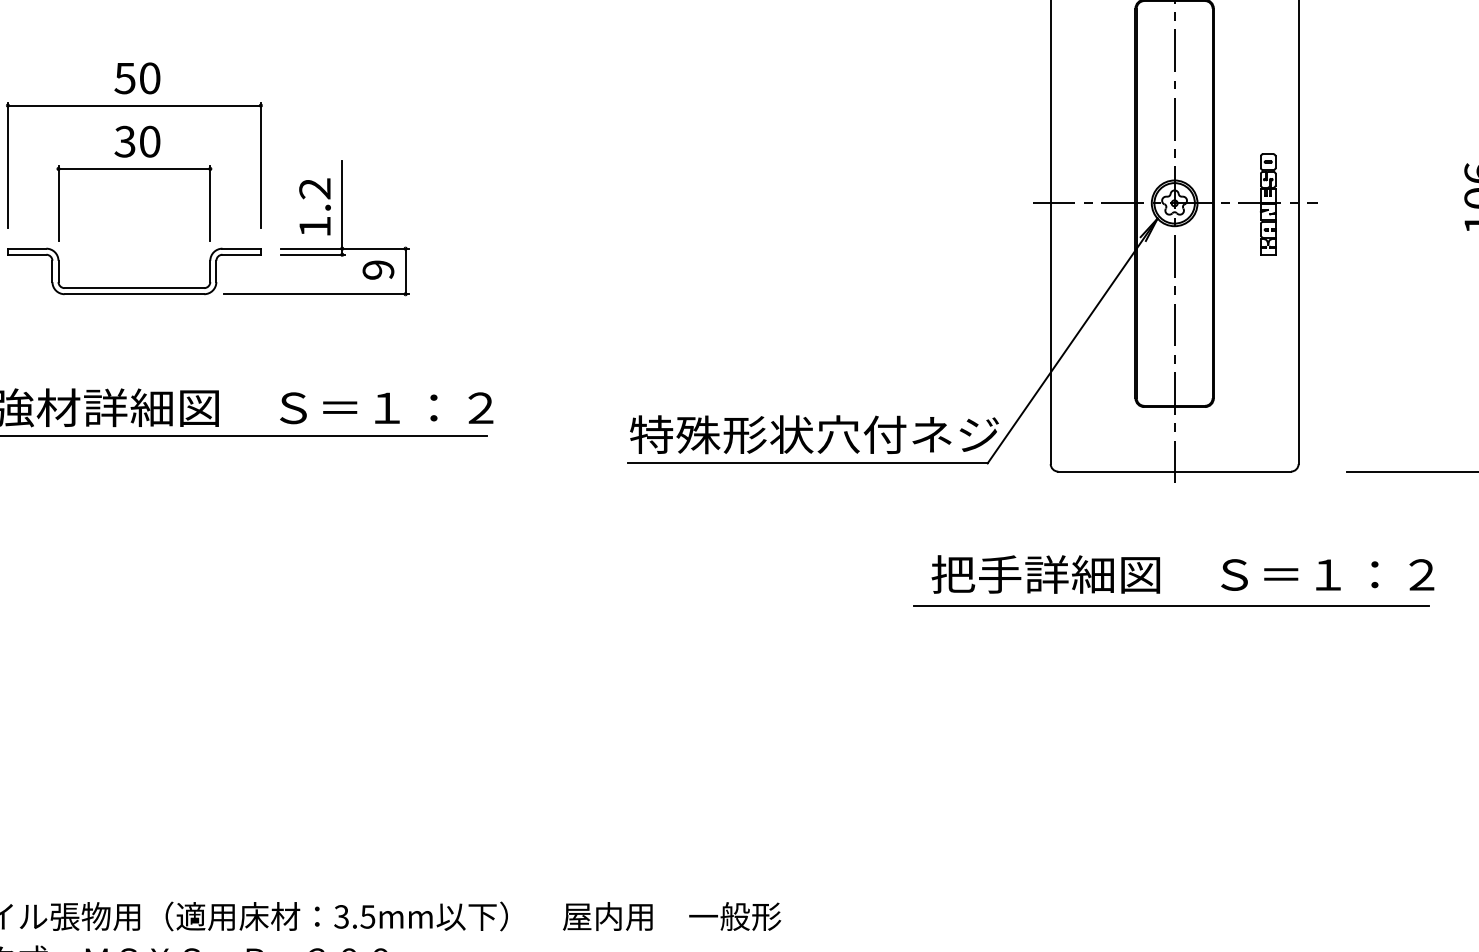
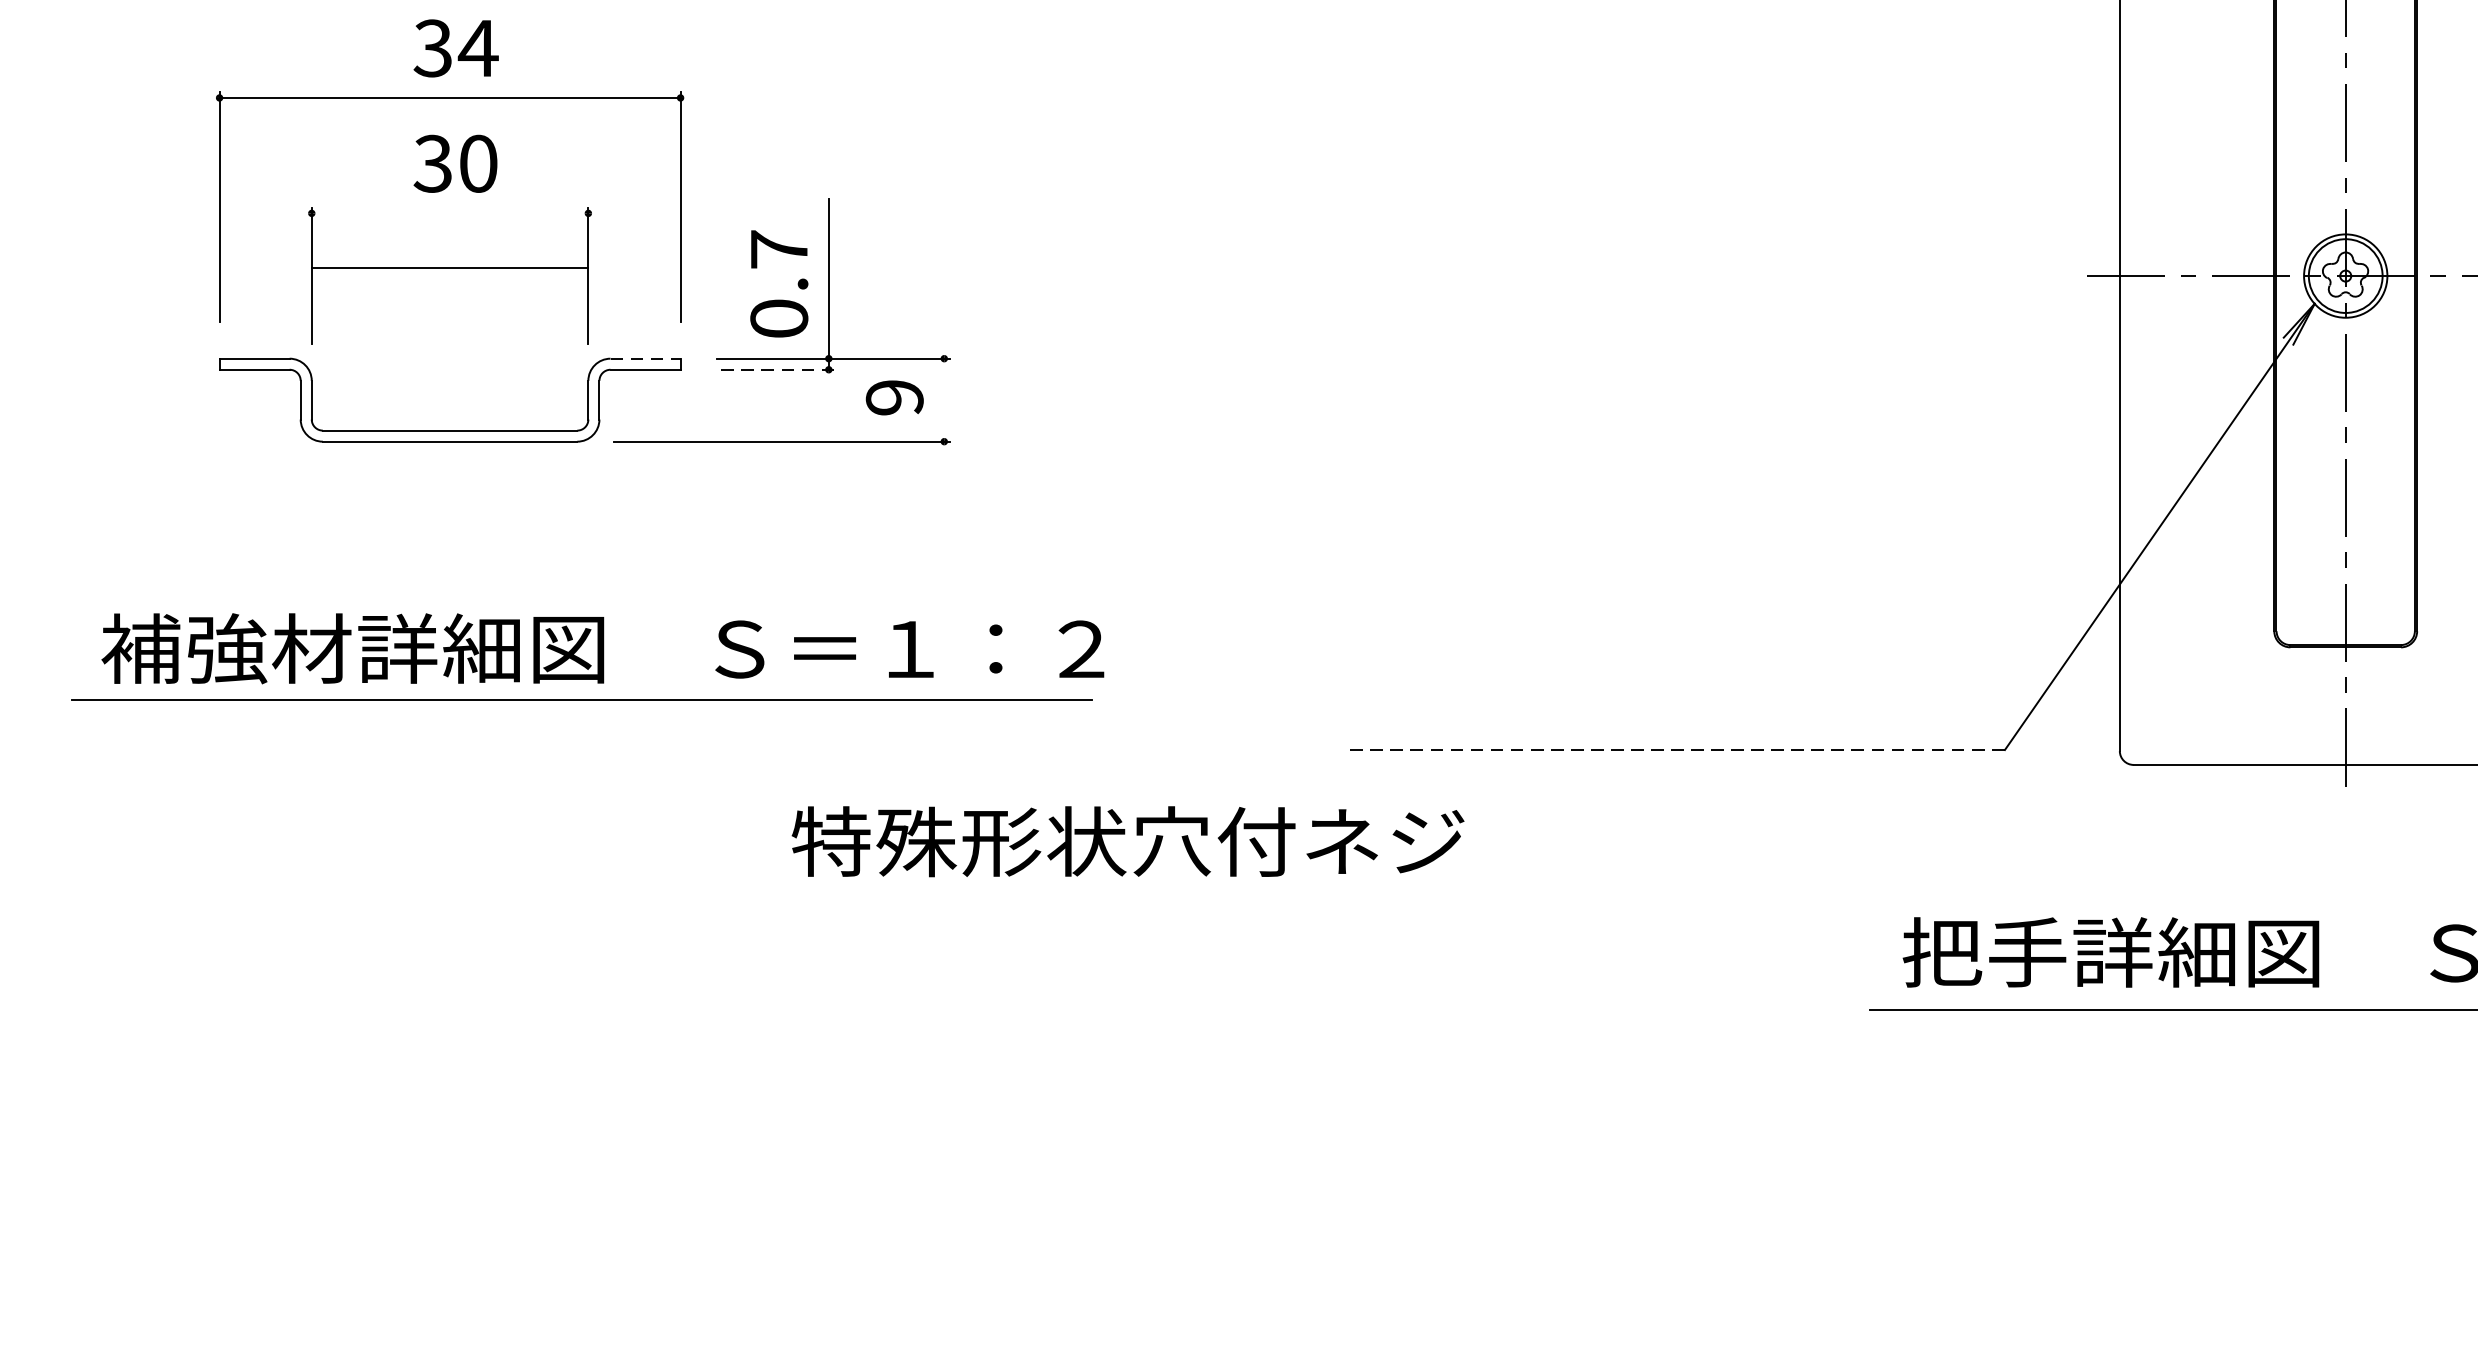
text: (137, 78) -> (455, 48), 50 -> 34
line: (134, 168) -> (450, 267), moved
text: (314, 207) -> (778, 283), 1.2 -> 0.7
line: (242, 248) -> (647, 358), solid -> dashed
line: (312, 254) -> (774, 369), solid -> dashed
line: (405, 271) -> (944, 400), removed
text: (814, 434) -> (1128, 841), moved
line: (808, 463) -> (1678, 750), solid -> dashed

